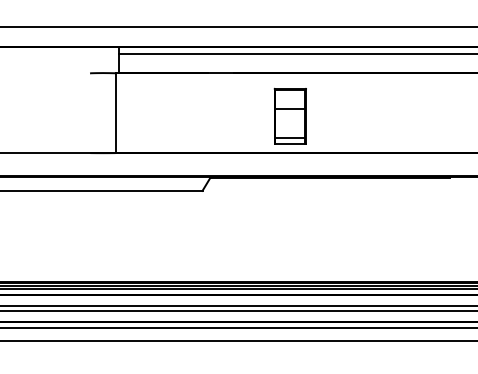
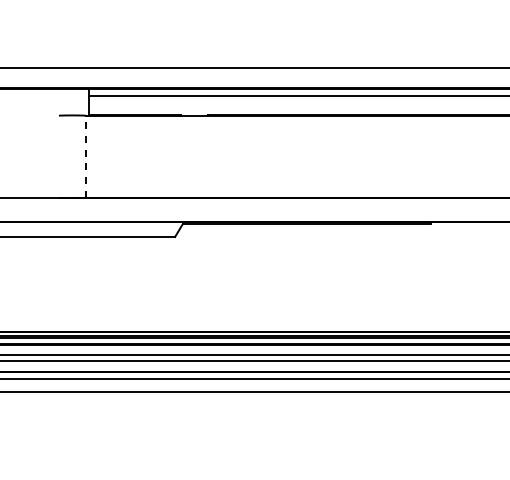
line: (115, 112) -> (85, 156), solid -> dashed
part: (290, 115) -> (265, 159), removed

